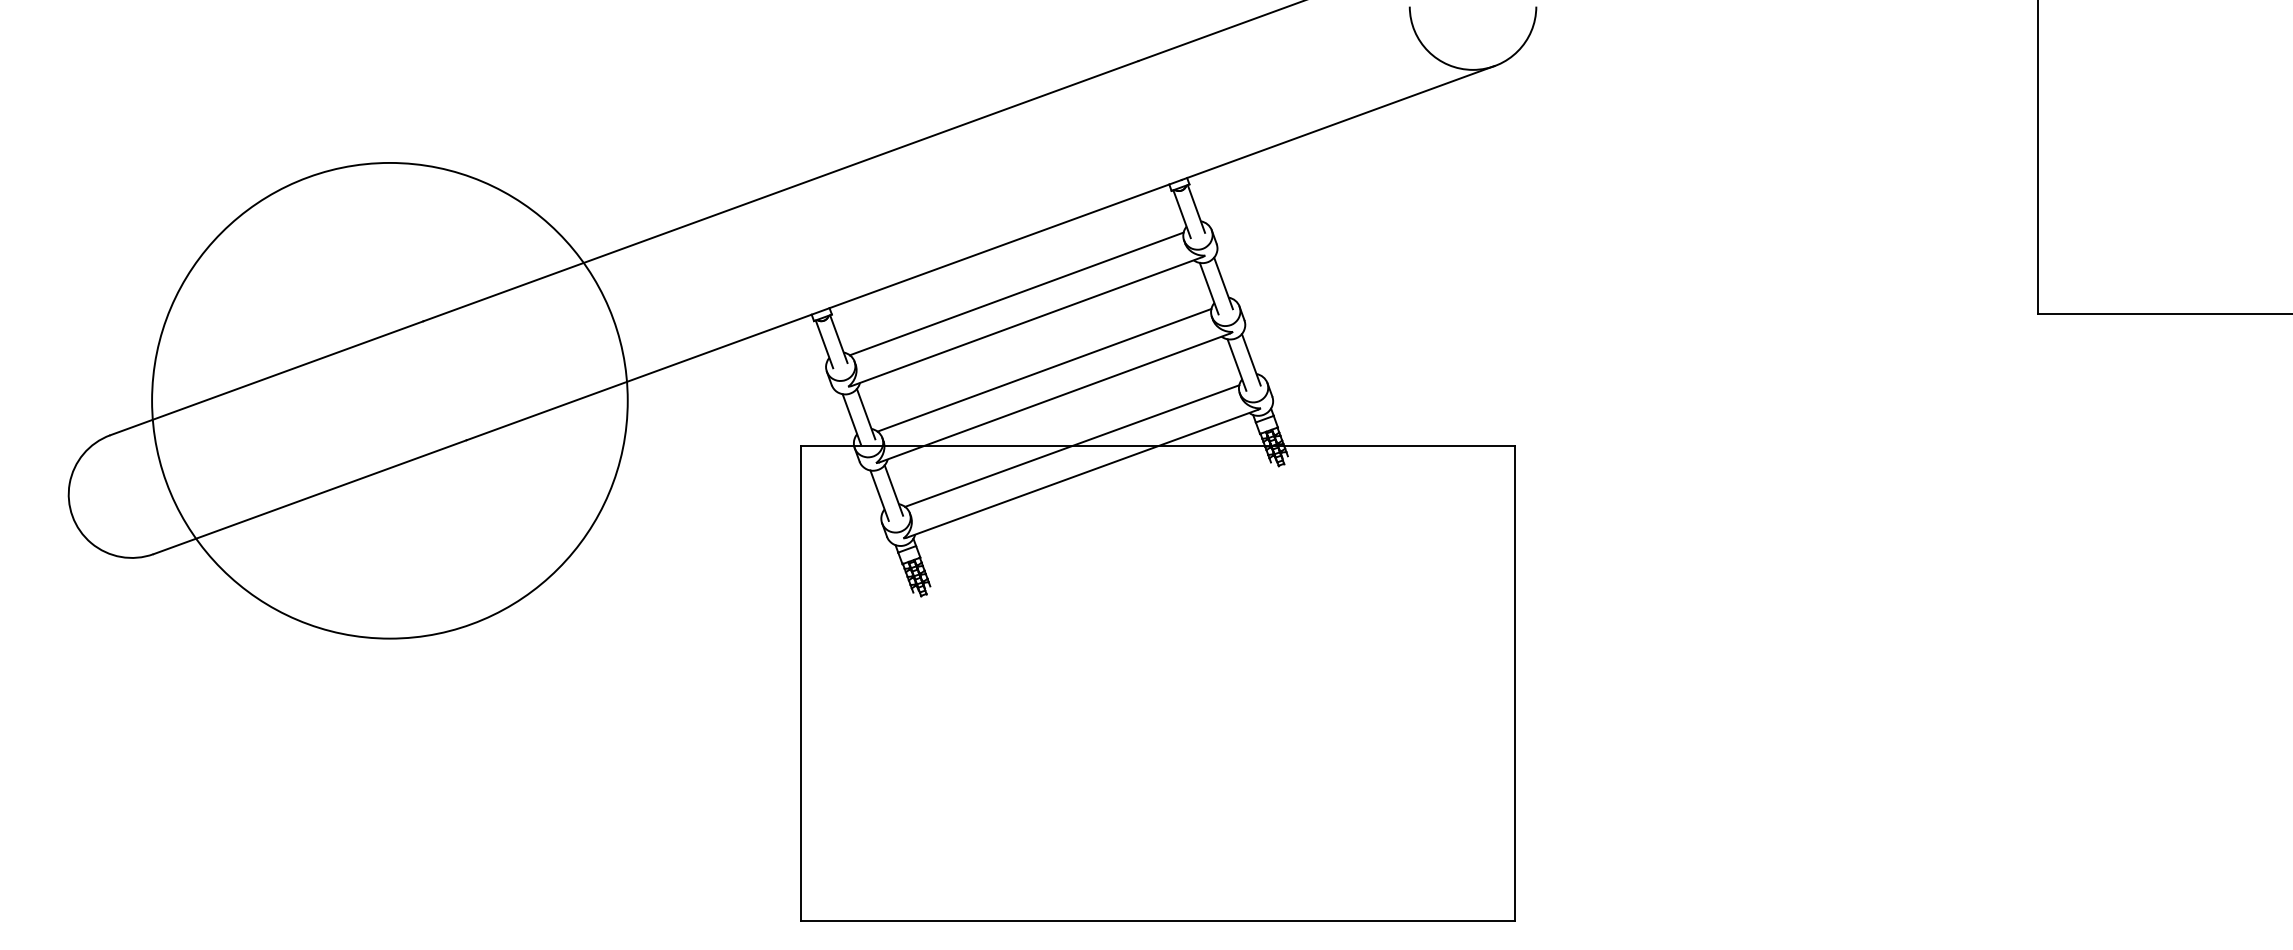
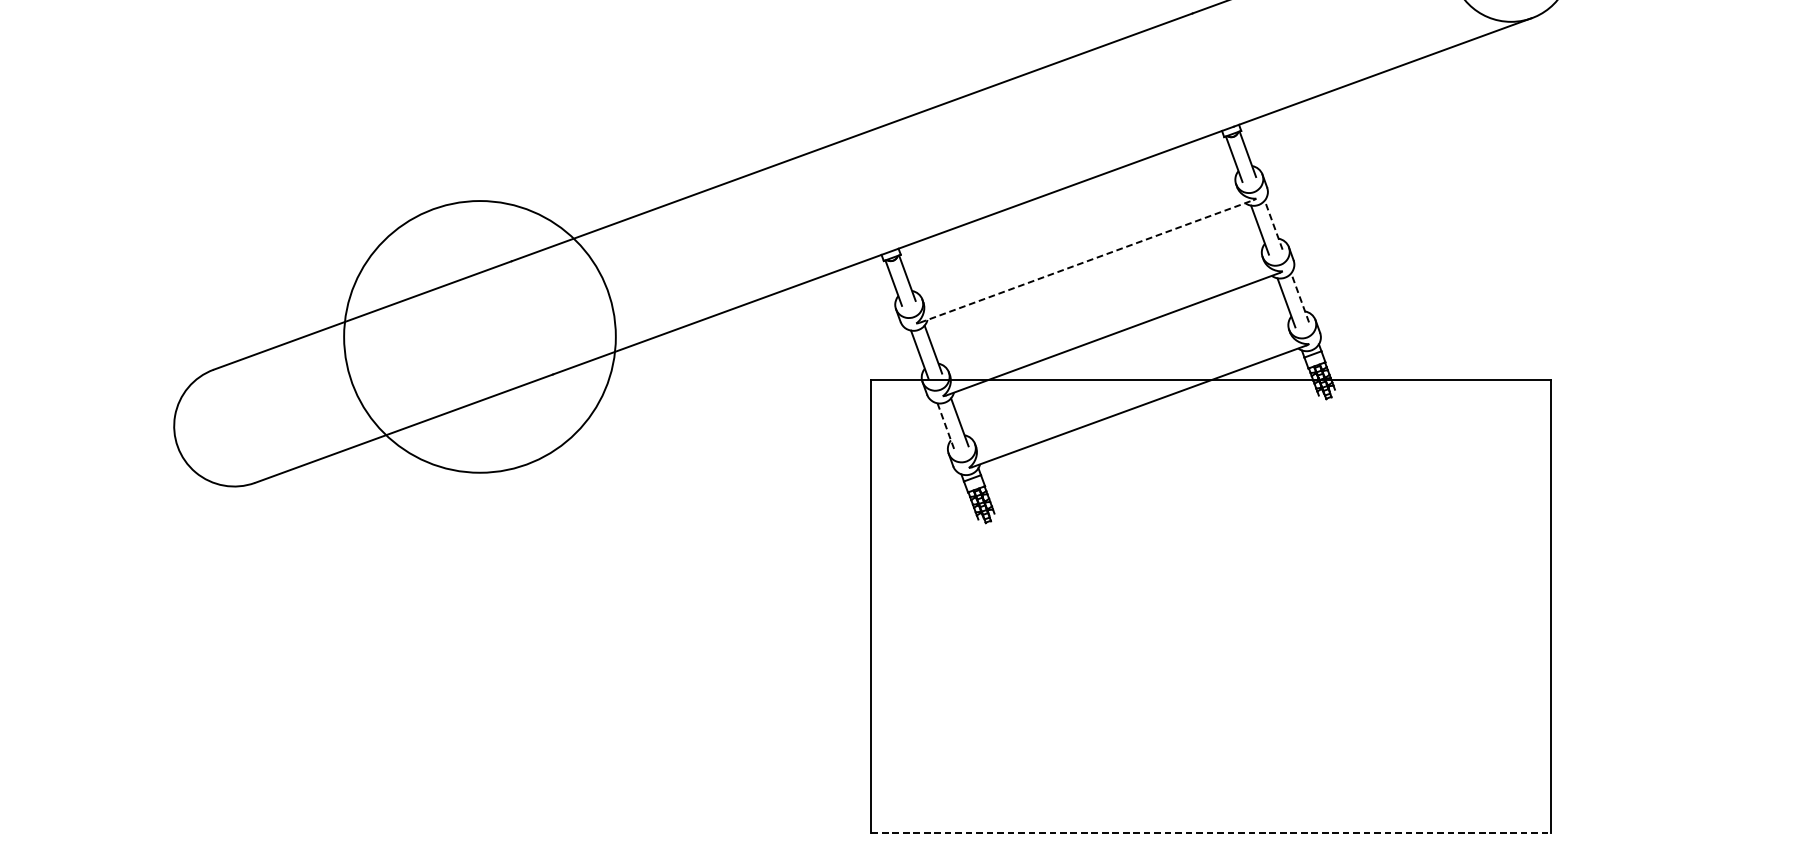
line: (1223, 282) -> (1273, 224), solid -> dashed
line: (1016, 293) -> (1076, 234), removed
line: (1027, 321) -> (1087, 261), solid -> dashed
line: (1251, 359) -> (1300, 297), solid -> dashed
line: (1044, 369) -> (1103, 307), removed
circle: (389, 400) -> (479, 336), size x0.6
line: (1072, 445) -> (1129, 379), removed
line: (879, 495) -> (946, 427), solid -> dashed
line: (1157, 921) -> (1210, 832), solid -> dashed

